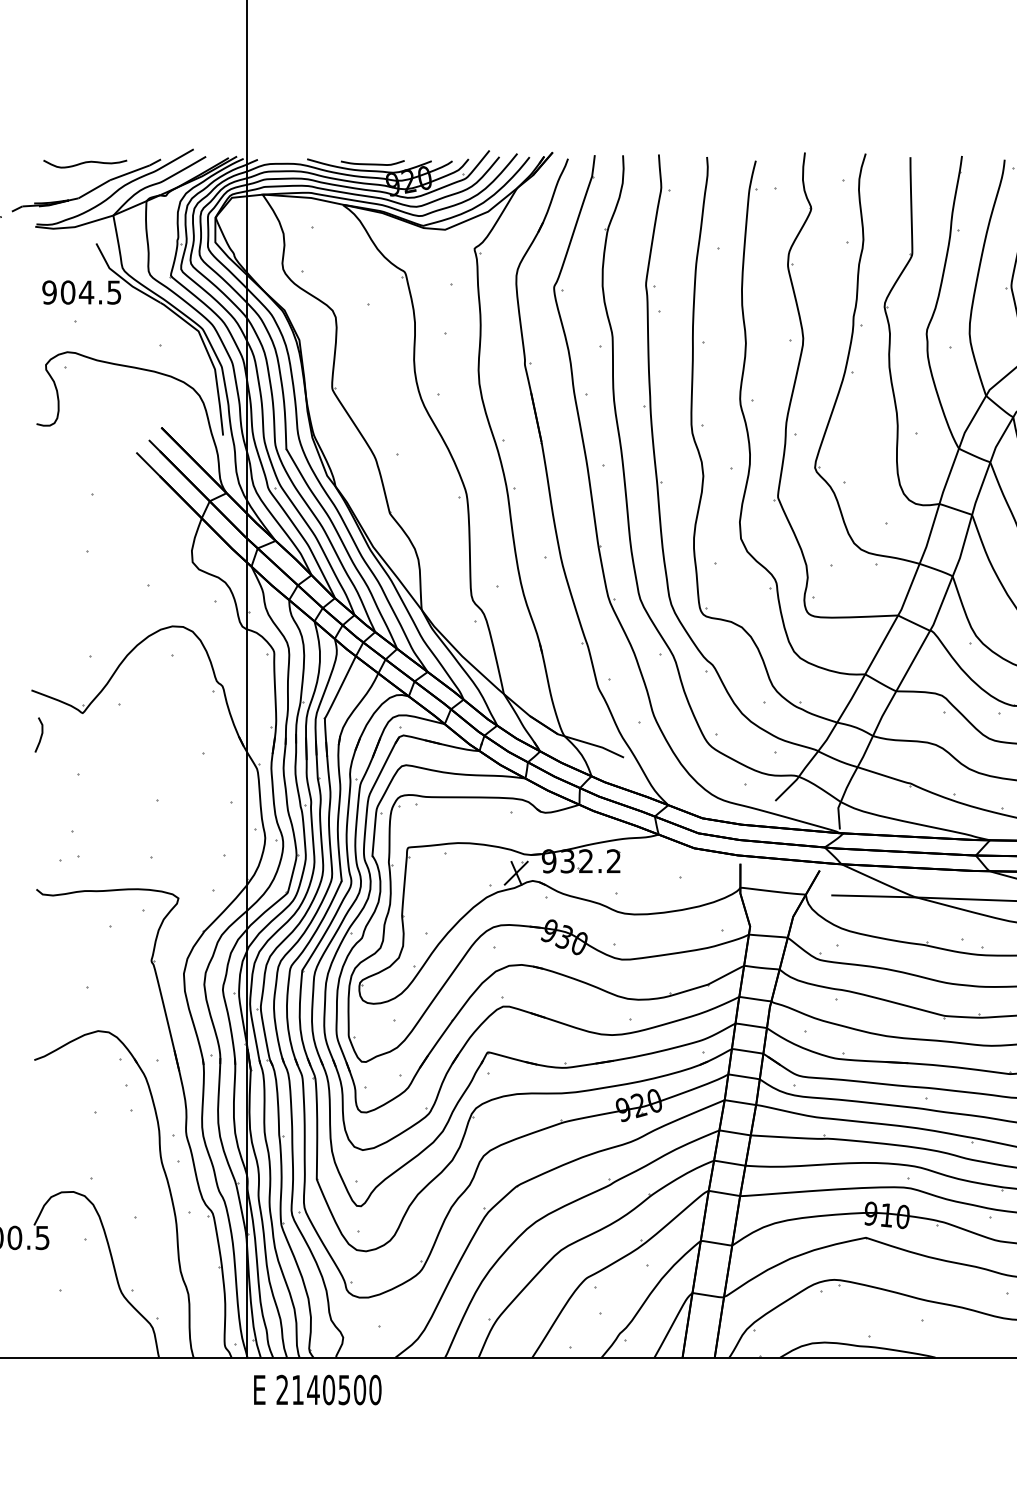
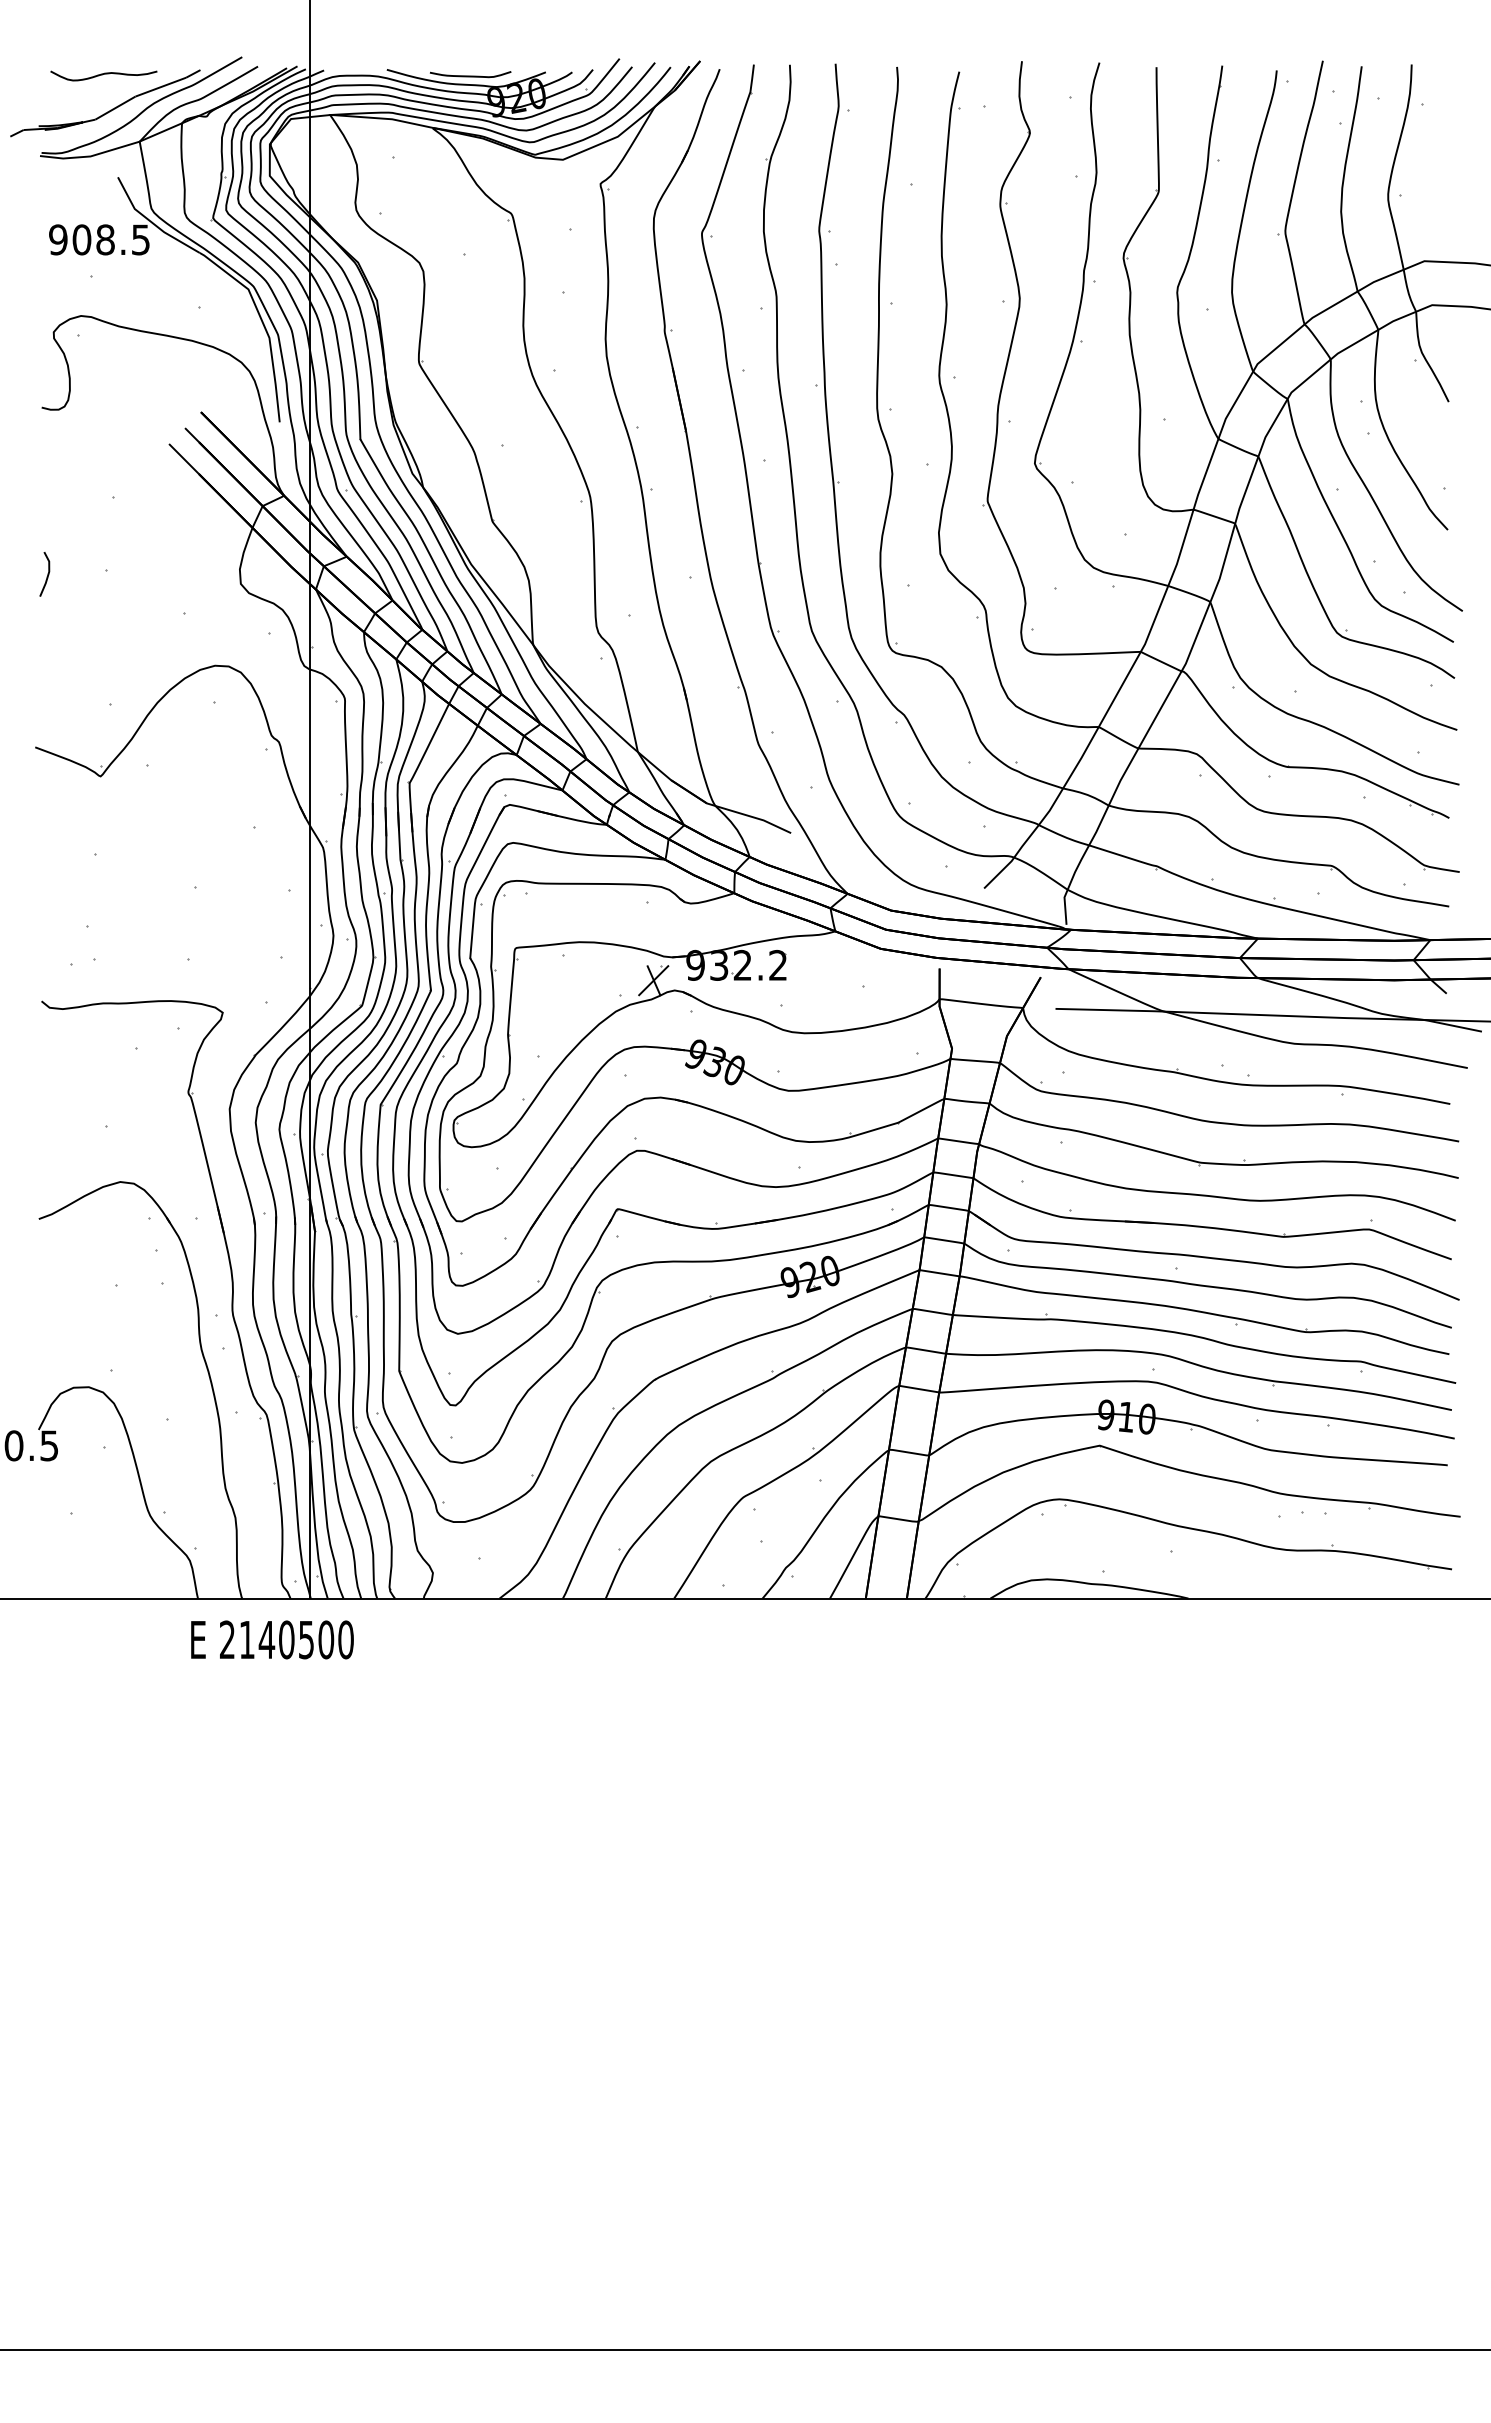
text: (86, 292) -> (105, 239), 904.5 -> 908.5
line: (40, 736) -> (46, 576), moved
text: (317, 1389) -> (272, 1639), moved

